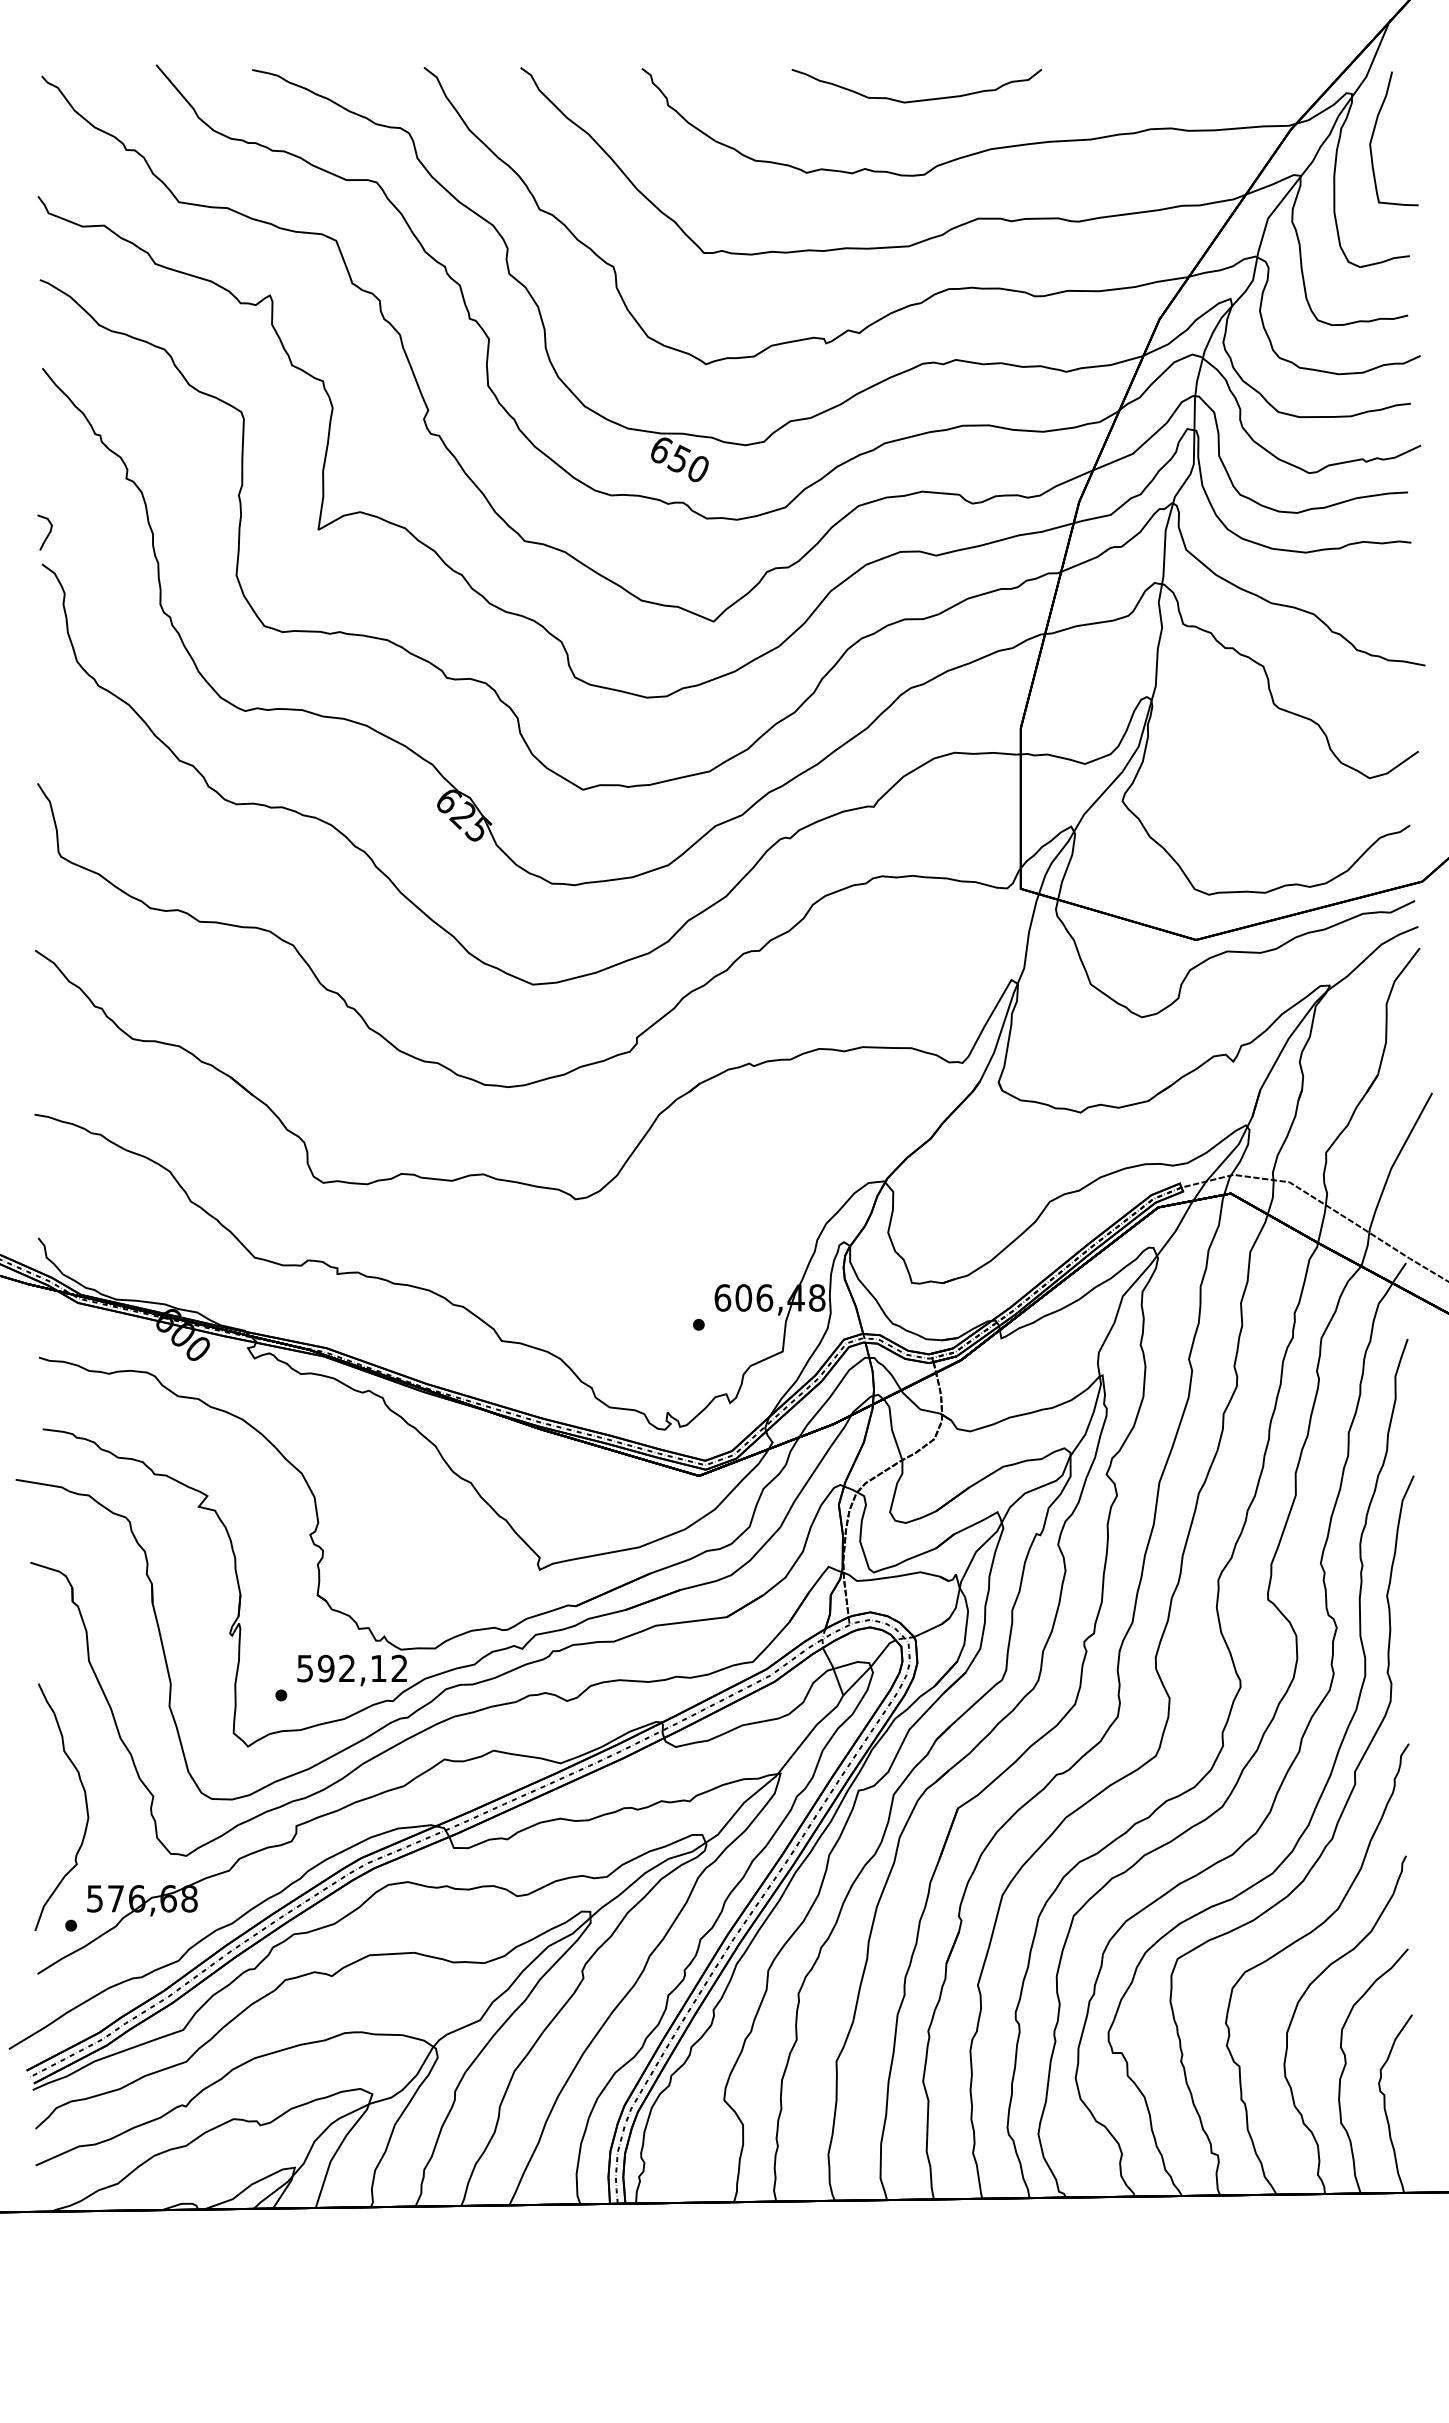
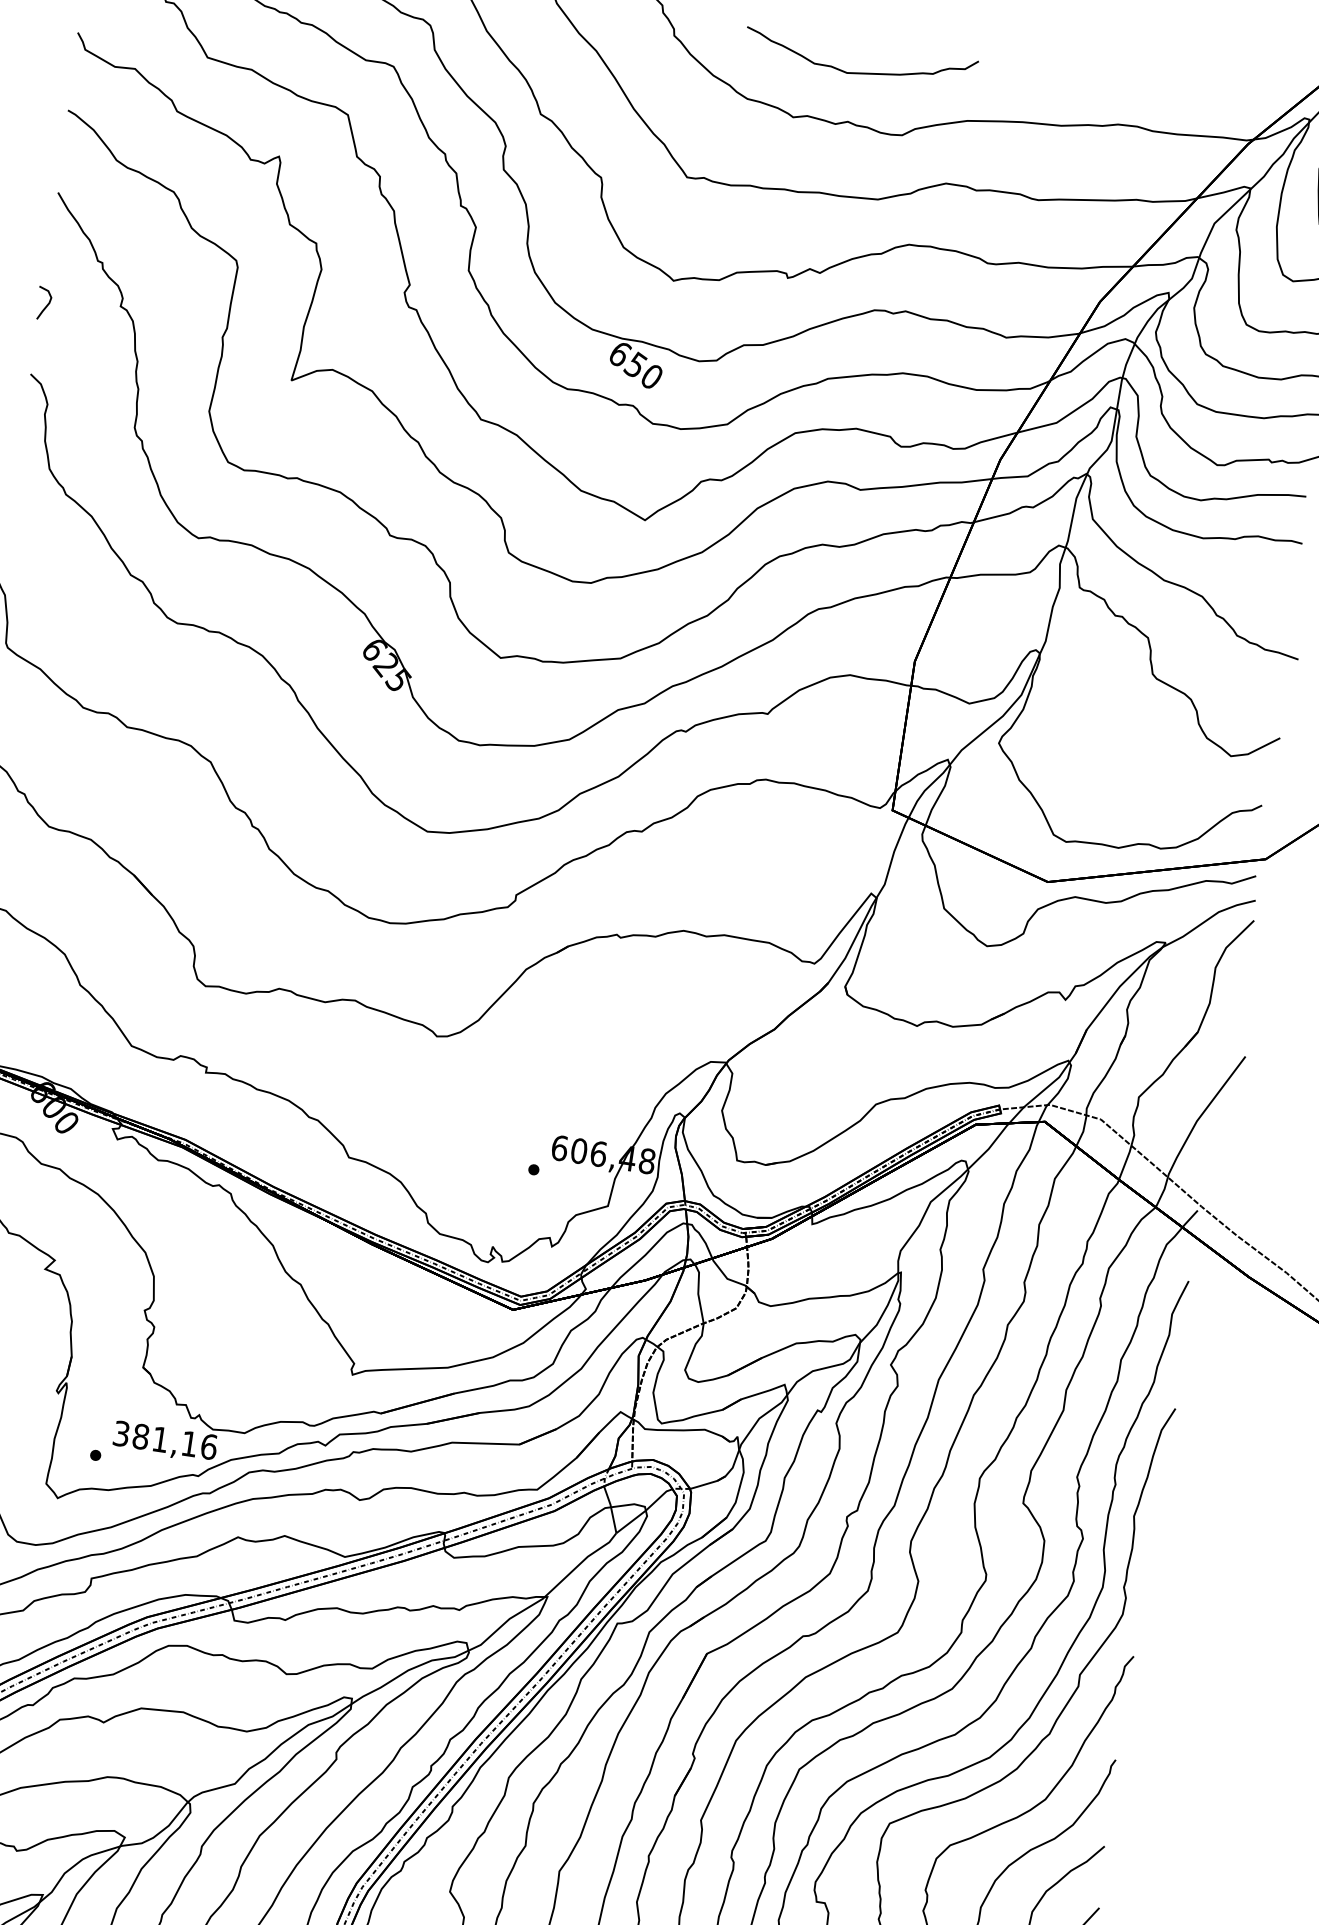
curve: (920, 99) -> (862, 72), moved
curve: (47, 534) -> (46, 305), moved
text: (353, 1668) -> (166, 1440), 592,12 -> 381,16

